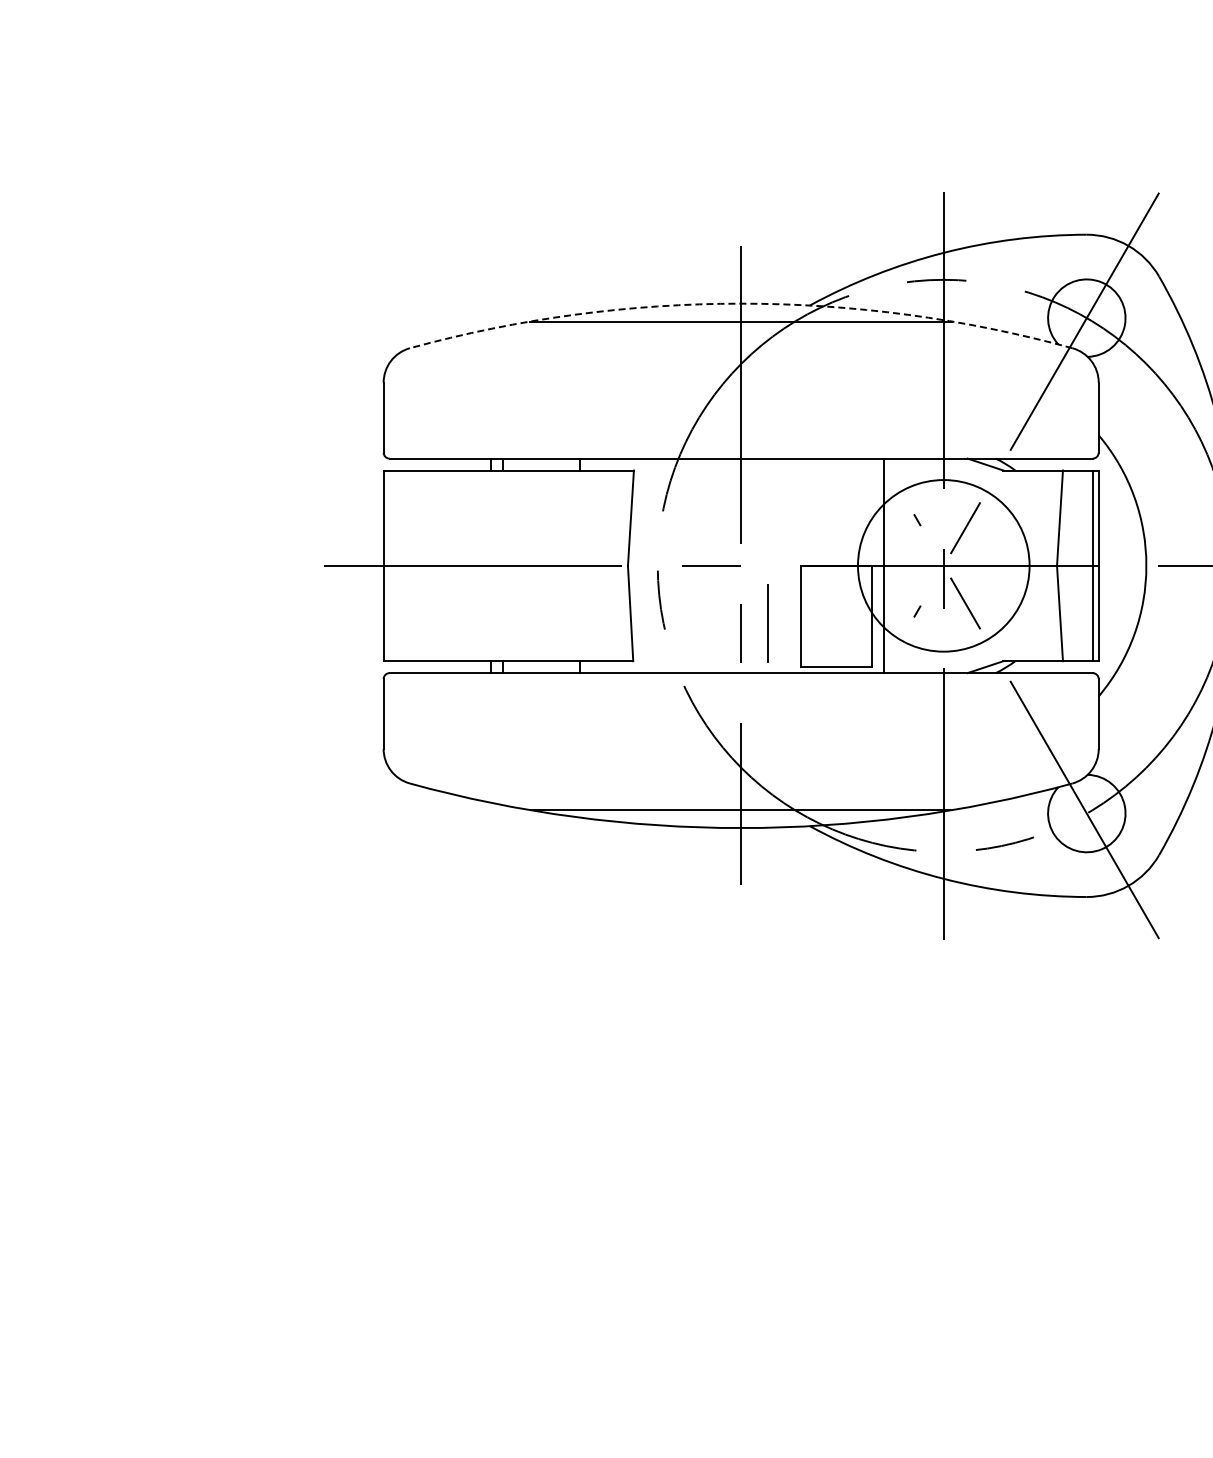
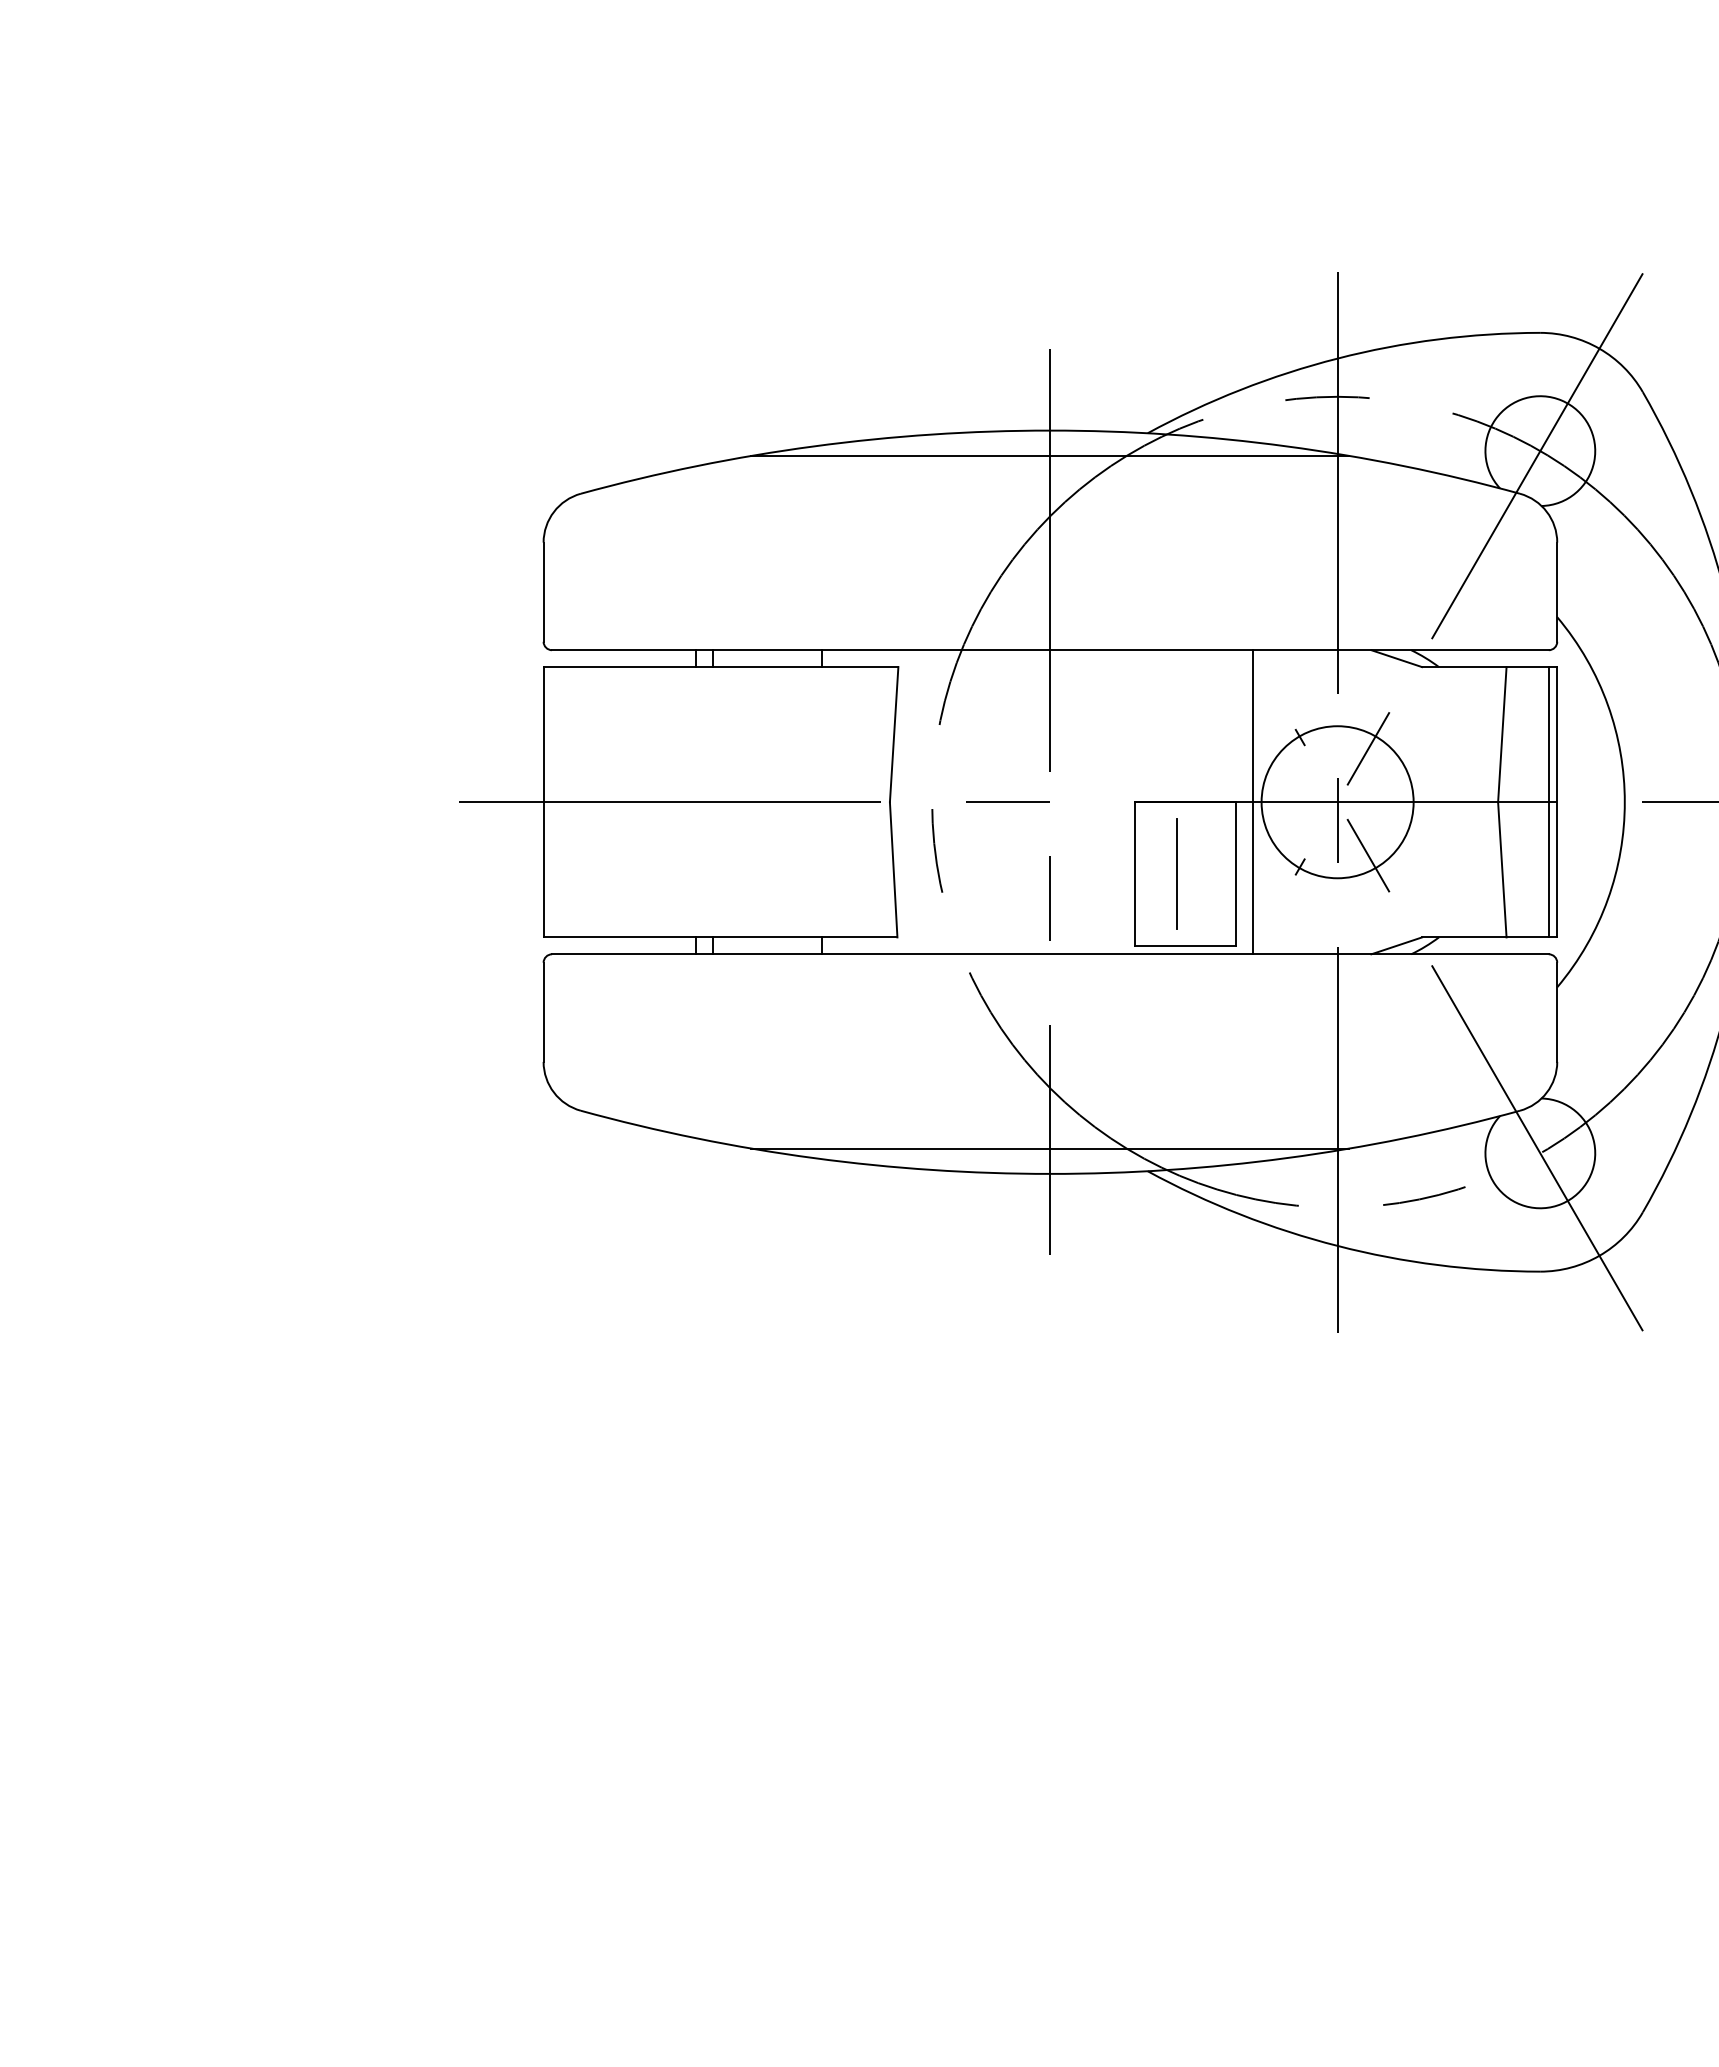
arc: (741, 303) -> (1050, 430), dashed -> solid
circle: (943, 565) -> (1337, 801), size x0.62
line: (767, 623) -> (1177, 874), moved

